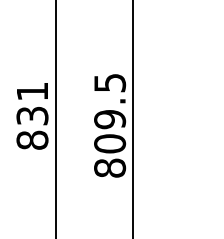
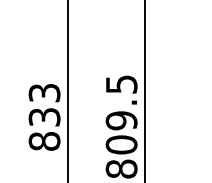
text: (32, 91) -> (44, 92), 831 -> 833

